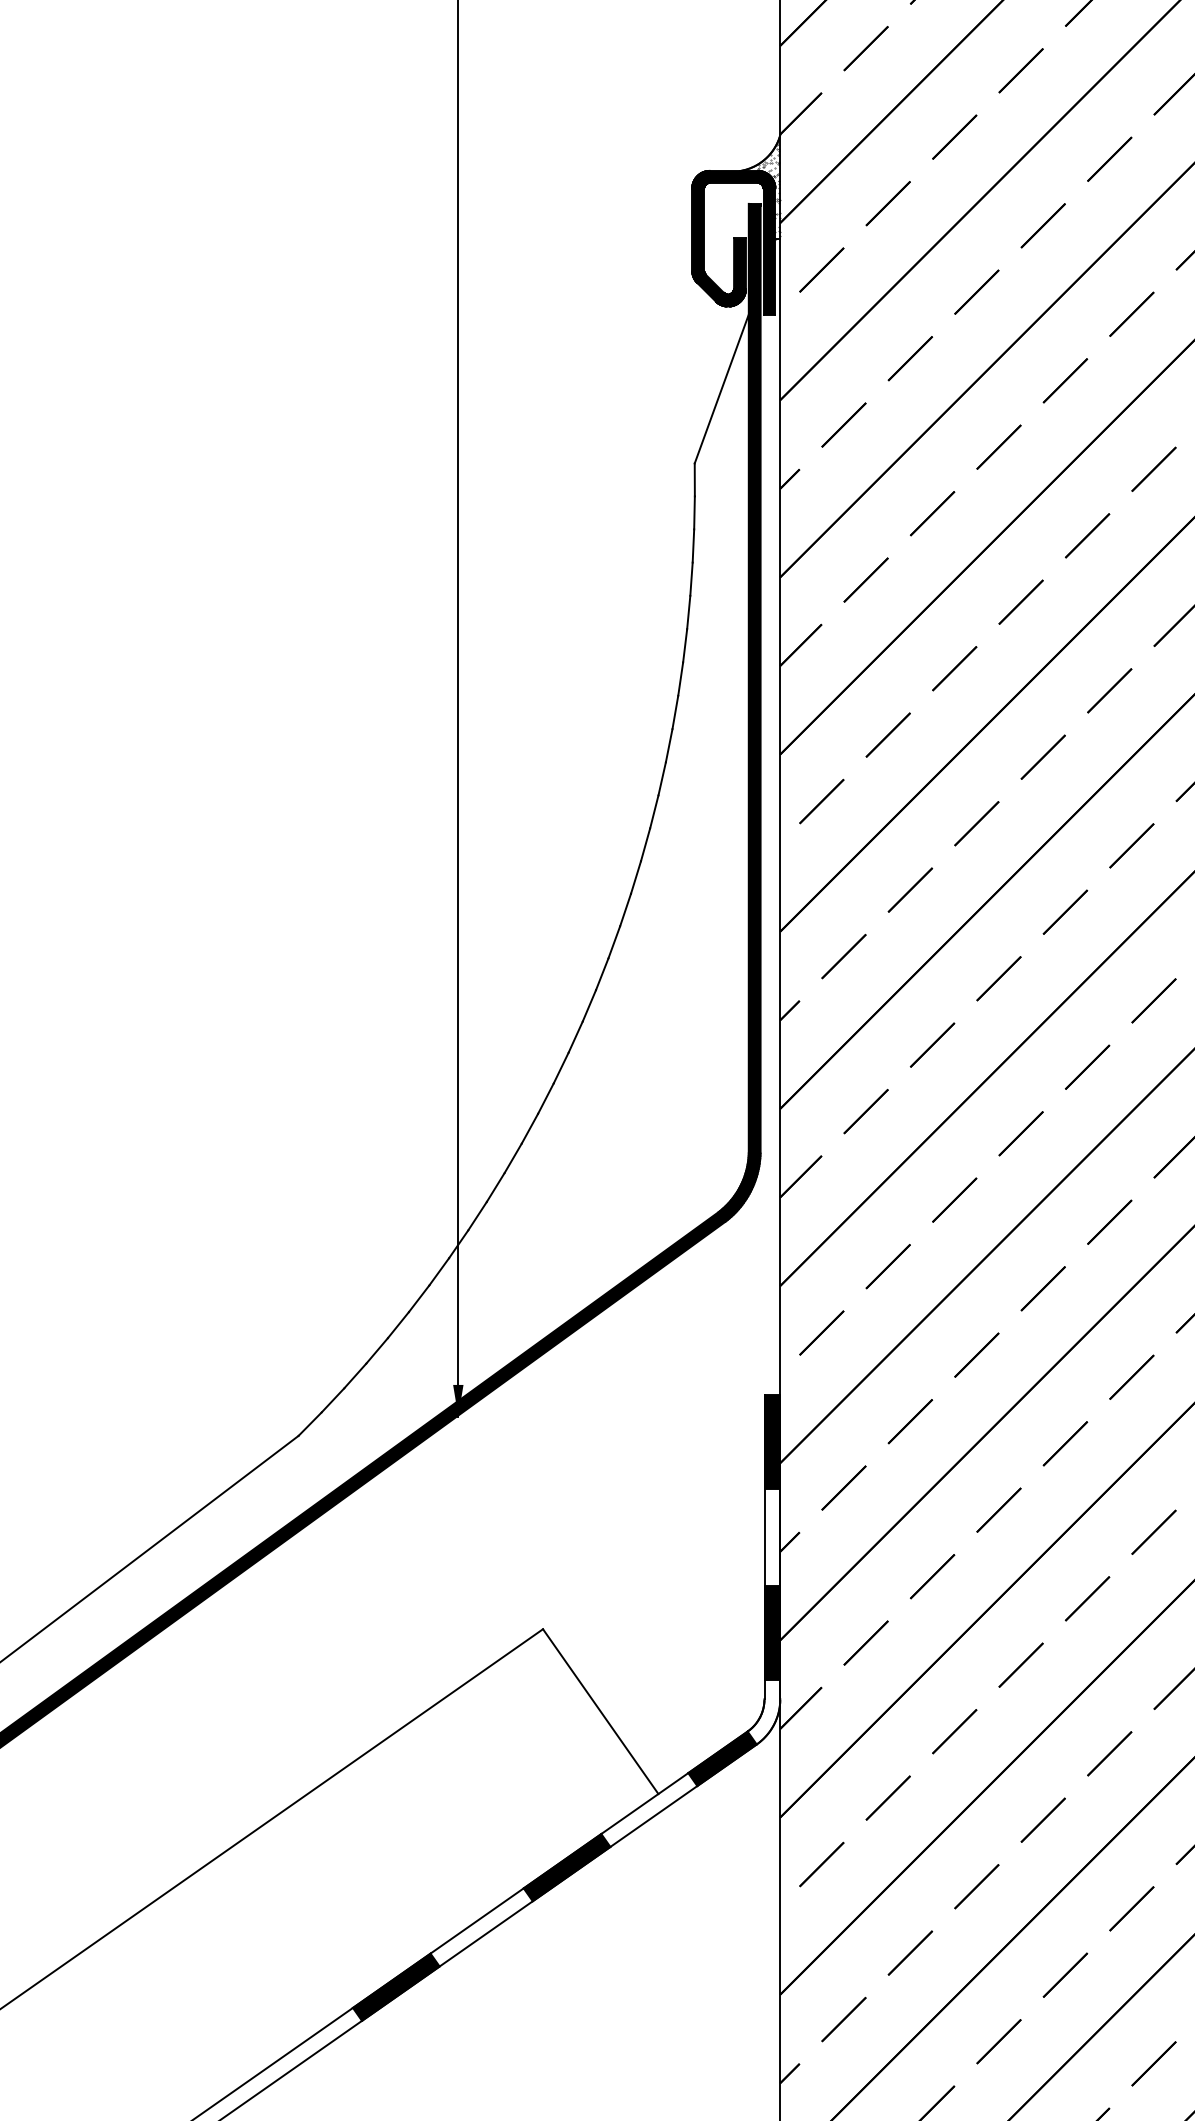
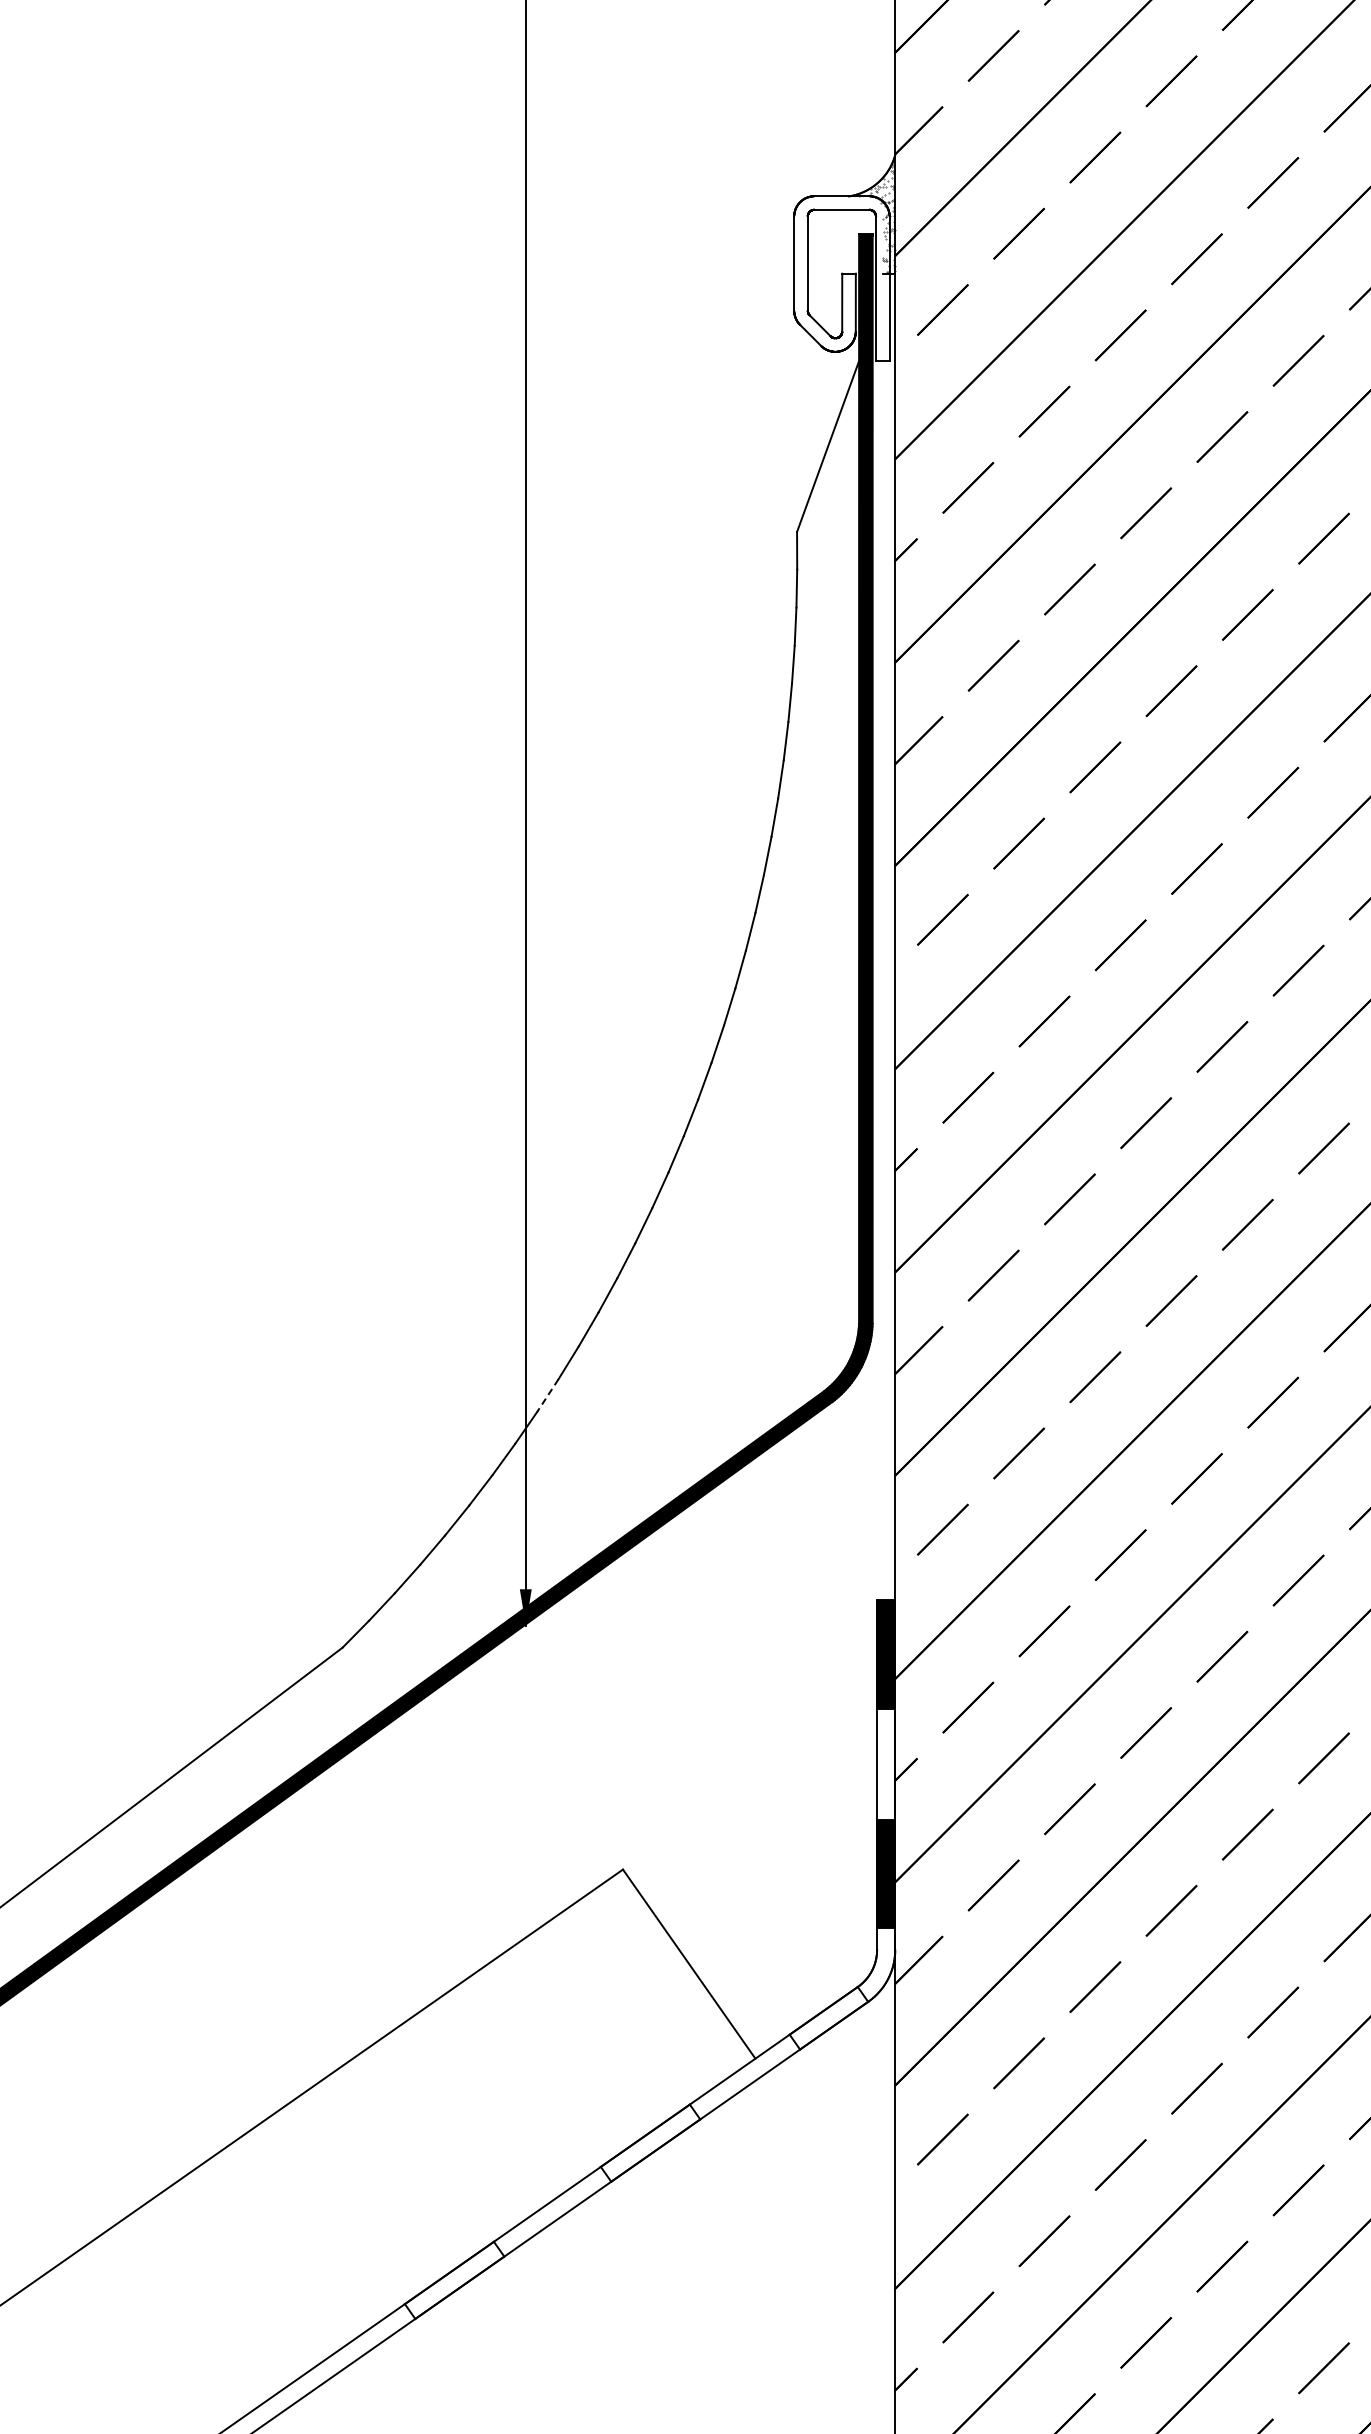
fill: (733, 242) -> (841, 278), removed
line: (477, 1216) -> (547, 1396), solid -> dashed
fill: (722, 1759) -> (828, 2018), removed
fill: (566, 1867) -> (650, 2142), removed
fill: (396, 1986) -> (454, 2279), removed

